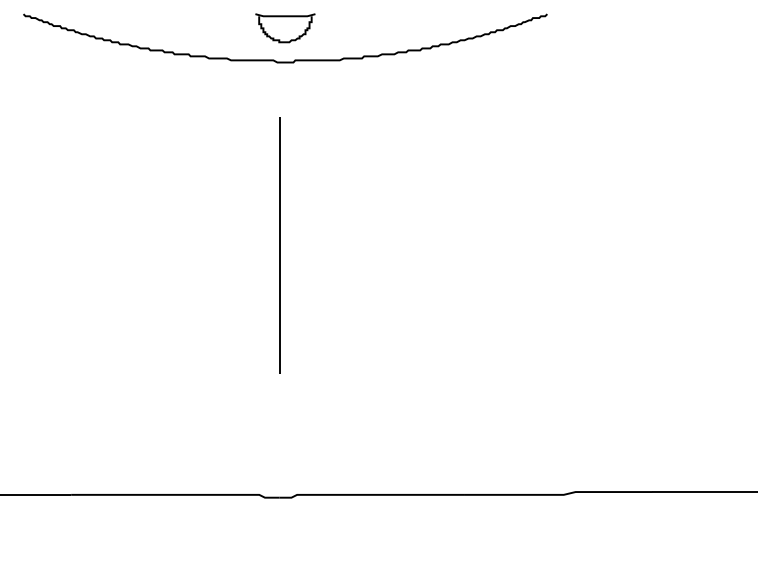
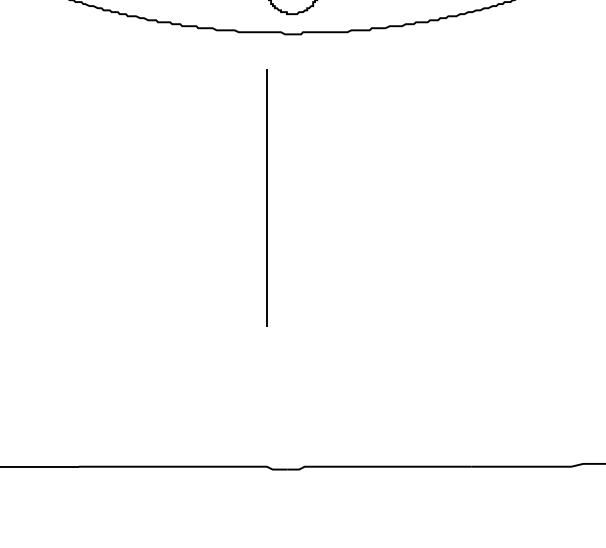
line: (279, 245) -> (267, 198), moved

